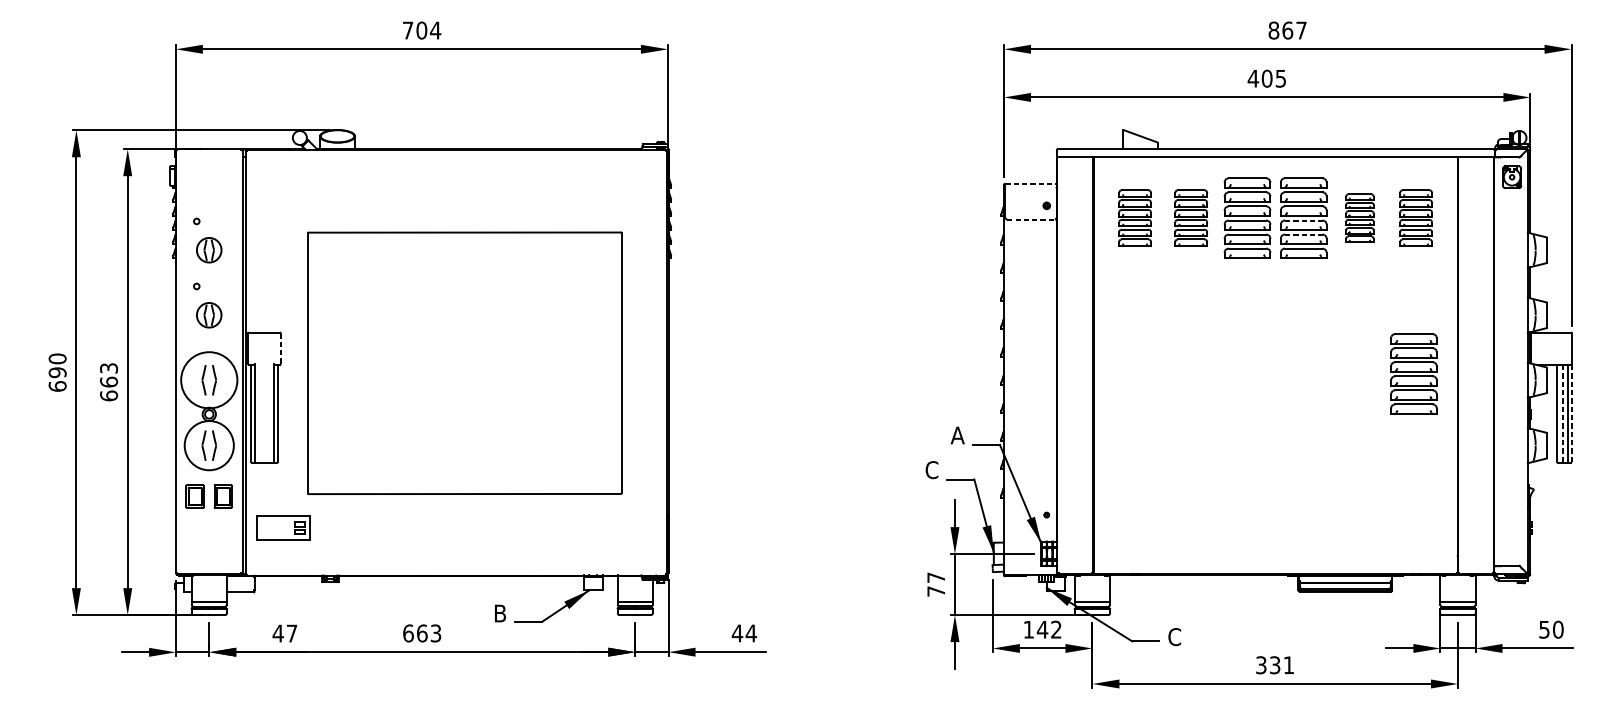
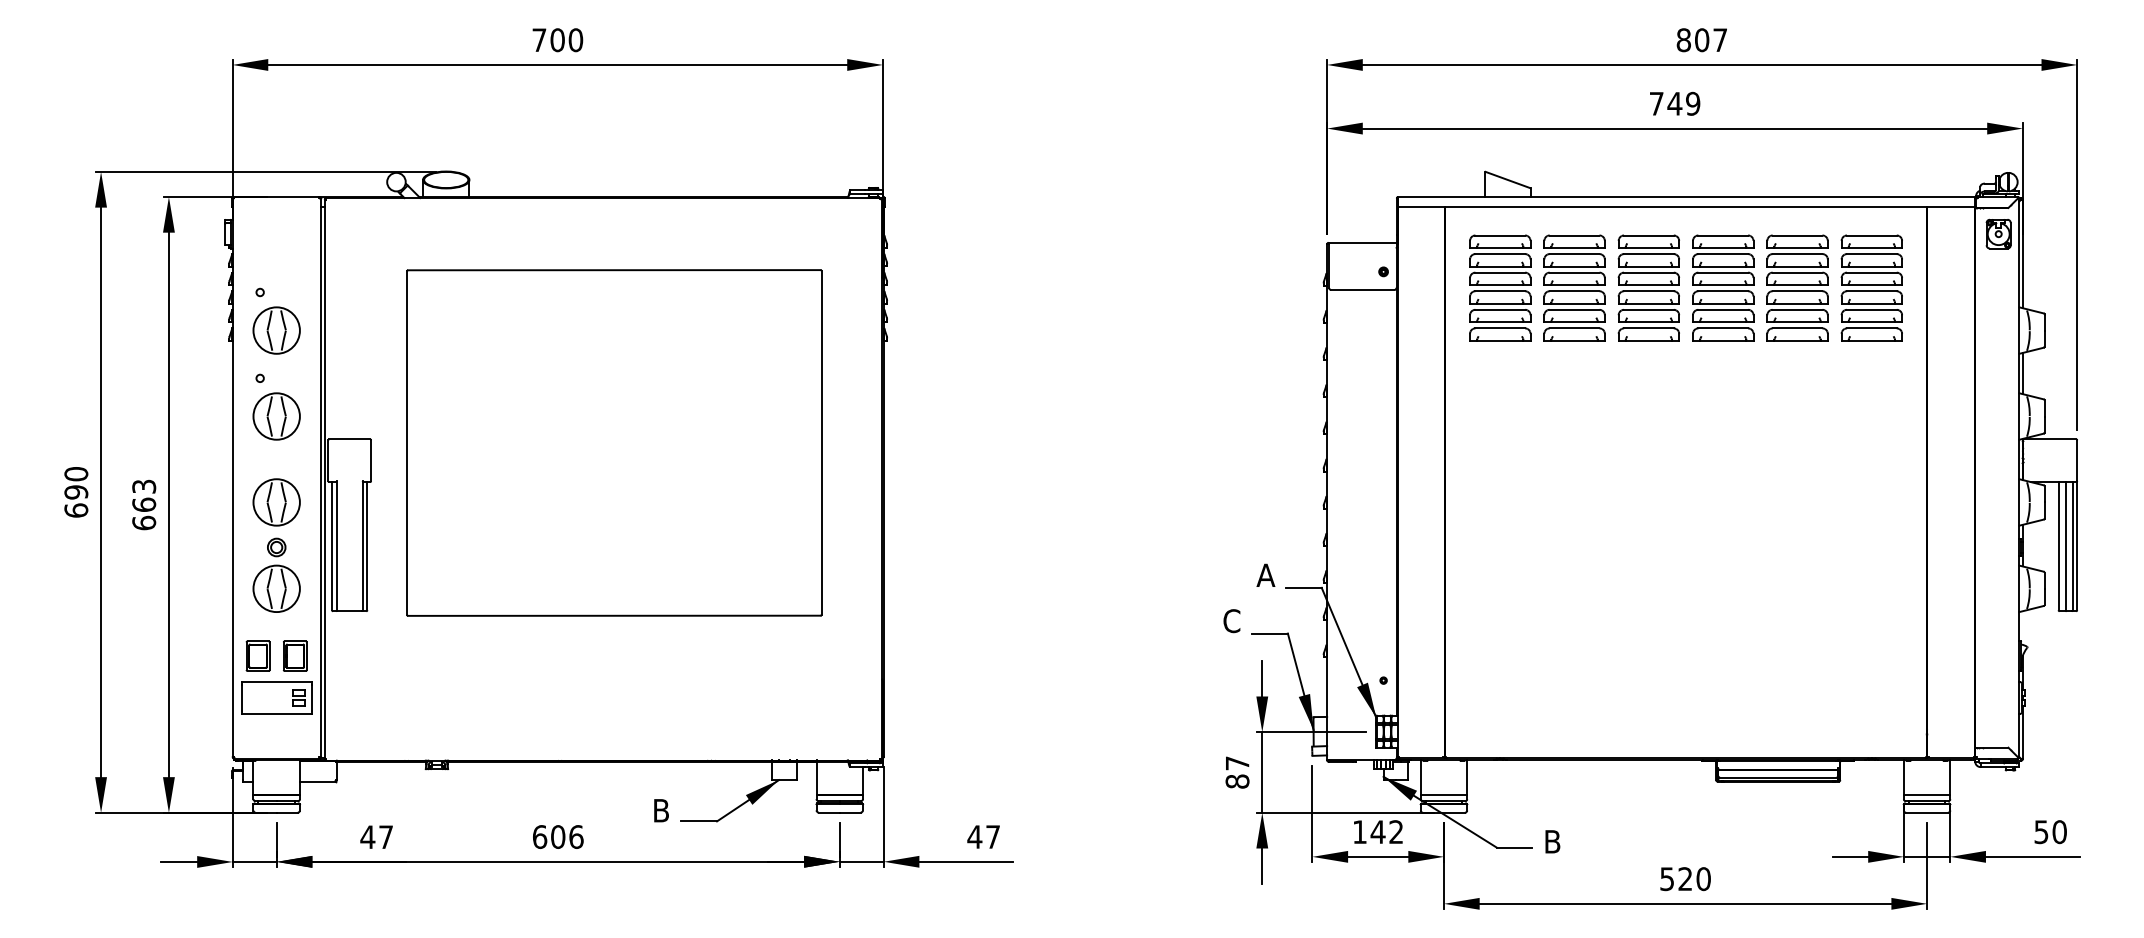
text: (435, 30) -> (575, 40), 704 -> 700
text: (1288, 30) -> (1702, 39), 867 -> 807
text: (1266, 78) -> (1674, 103), 405 -> 749
line: (1030, 183) -> (1362, 242), dashed -> solid
part: (1135, 217) -> (1500, 287), size x1.43
part: (1191, 217) -> (1574, 287), size x1.43
part: (1359, 217) -> (1797, 287), size x1.67
part: (1415, 217) -> (1871, 287), size x1.43
line: (1031, 219) -> (1363, 289), dashed -> solid
line: (1303, 220) -> (1723, 291), dashed -> solid
line: (1303, 234) -> (1723, 309), dashed -> solid
part: (209, 250) -> (276, 330), size x1.43
part: (209, 315) -> (276, 416), size x1.43
line: (281, 349) -> (371, 461), dashed -> solid
part: (464, 362) -> (614, 442), moved
part: (1413, 373) -> (1868, 493), removed
circle: (209, 380) -> (276, 502), size x0.62
line: (1562, 412) -> (2065, 545), dashed -> solid
line: (1571, 412) -> (2077, 545), dashed -> solid
circle: (209, 445) -> (276, 588), size x0.71
part: (283, 527) -> (276, 697), moved
text: (936, 591) -> (1237, 781), 77 -> 87
text: (429, 633) -> (567, 836), 663 -> 606
text: (750, 633) -> (992, 836), 44 -> 47
text: (1174, 636) -> (1552, 841), C -> B
text: (1275, 665) -> (1685, 879), 331 -> 520

